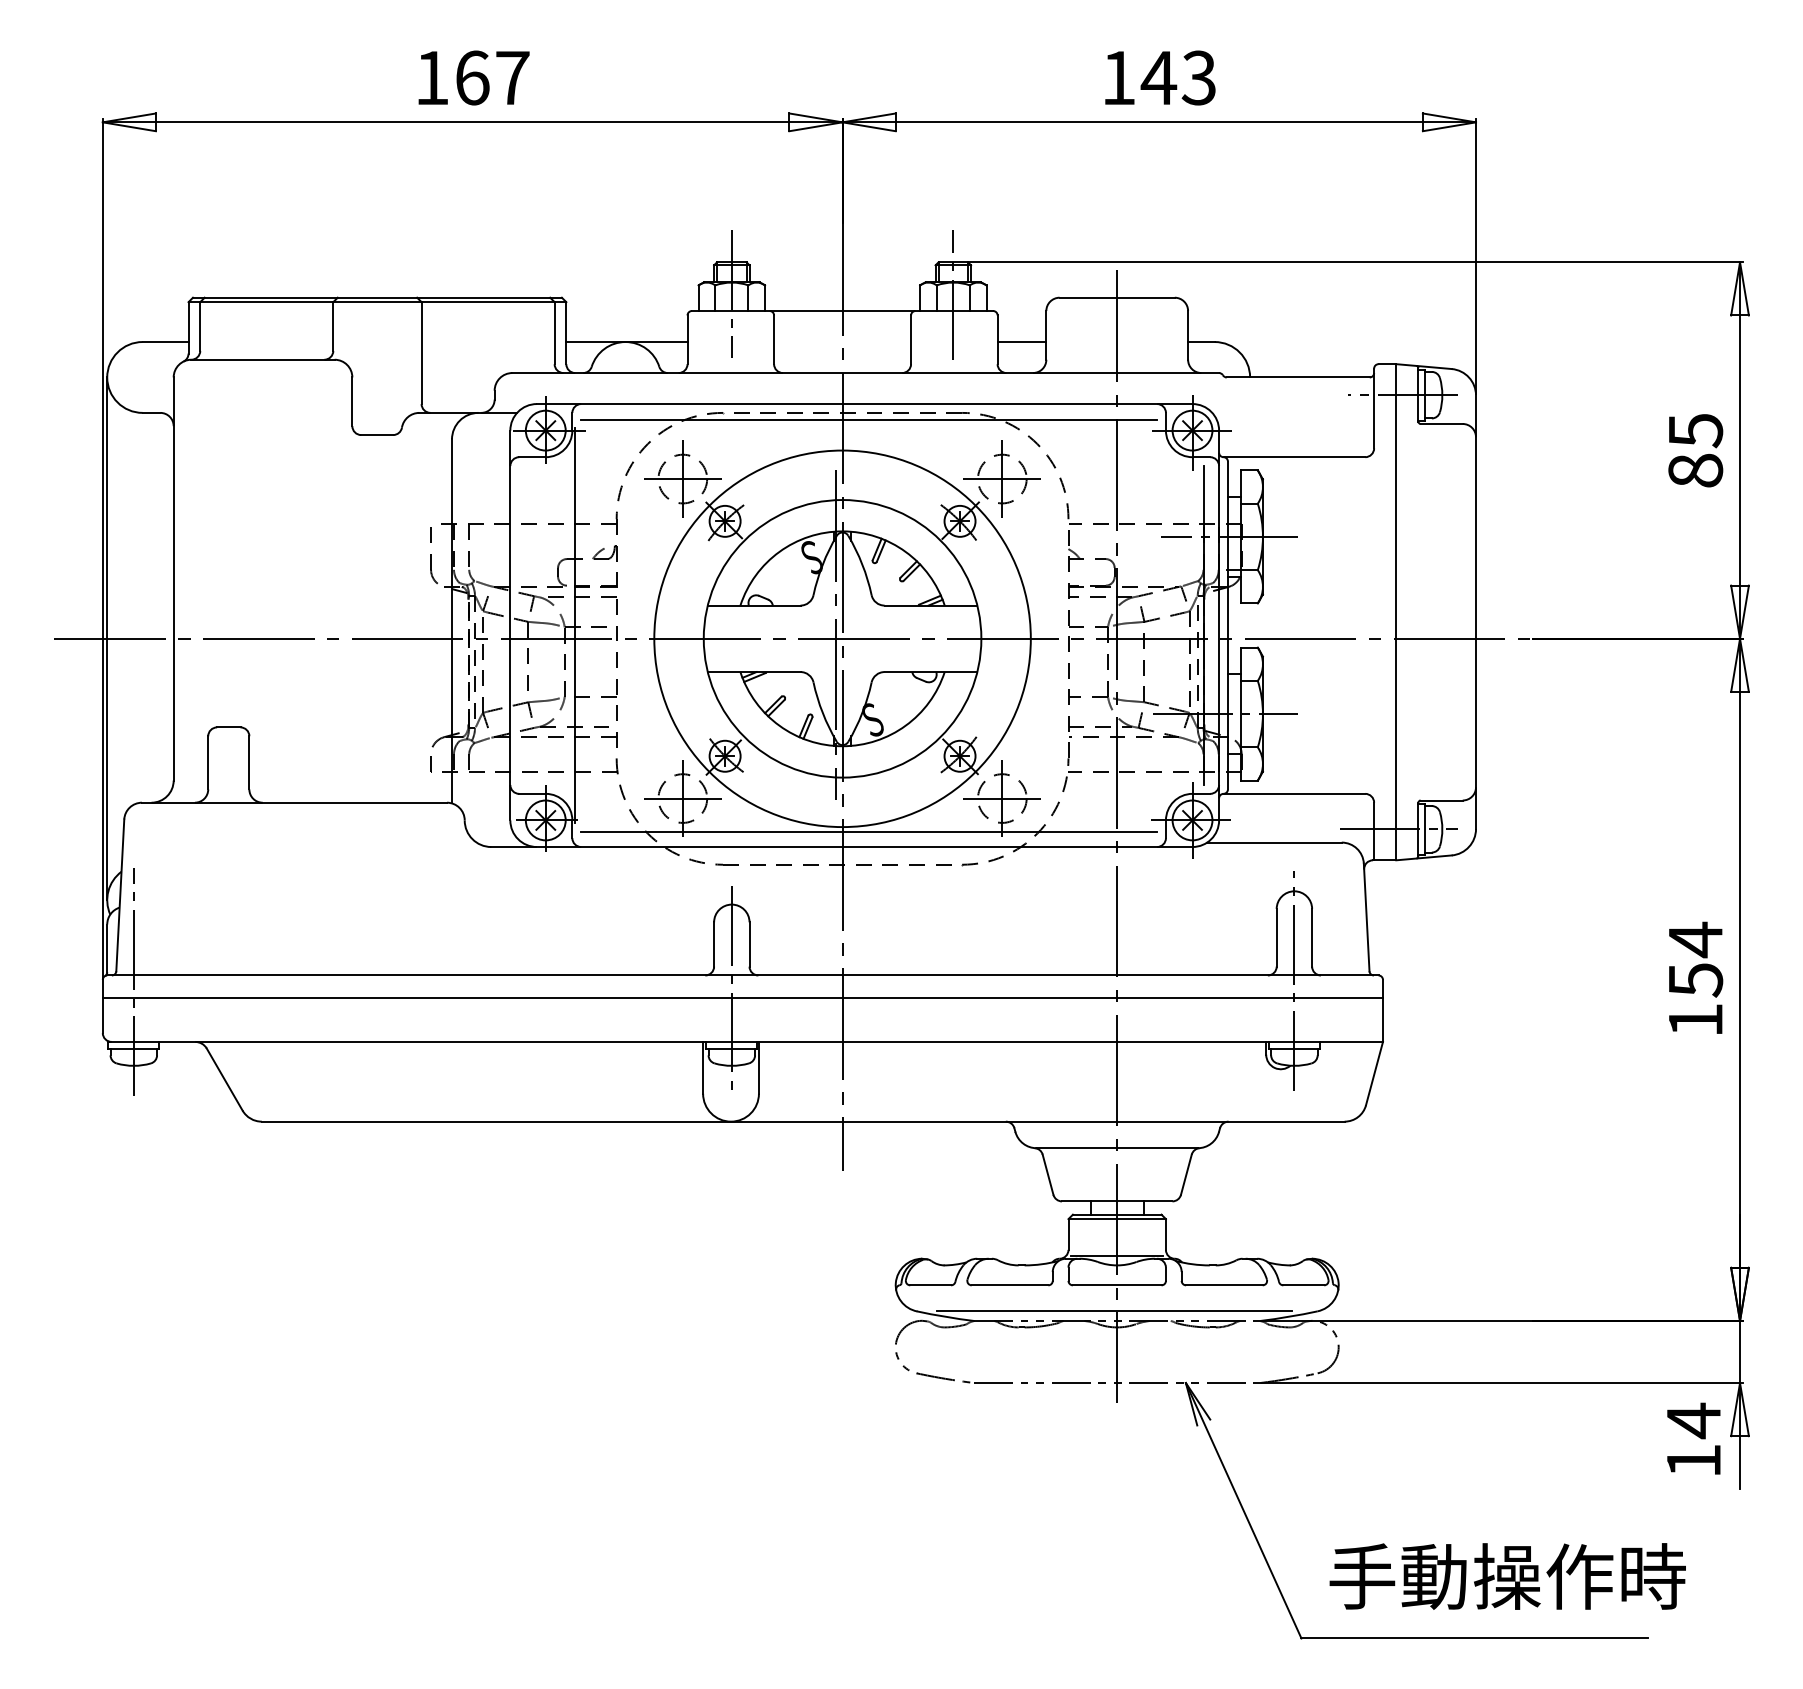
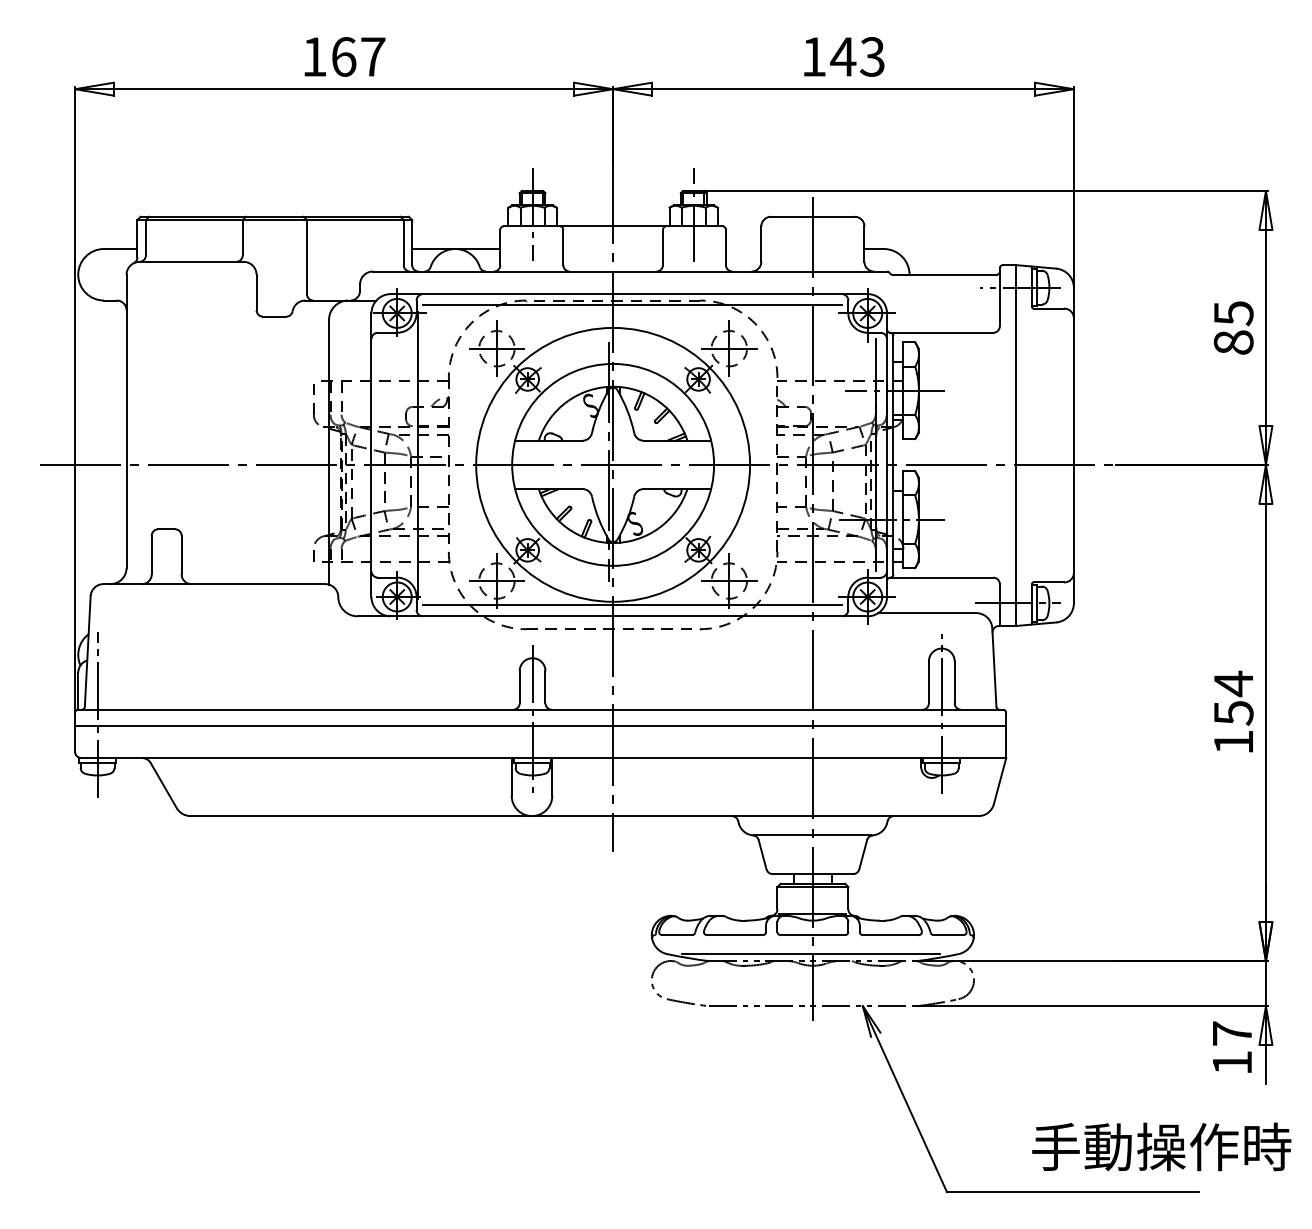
line: (1021, 342) -> (743, 249), removed
line: (107, 638) -> (78, 464), removed
text: (1693, 1420) -> (1232, 1033), 14 -> 17
text: (1507, 1576) -> (1161, 1146), moved

